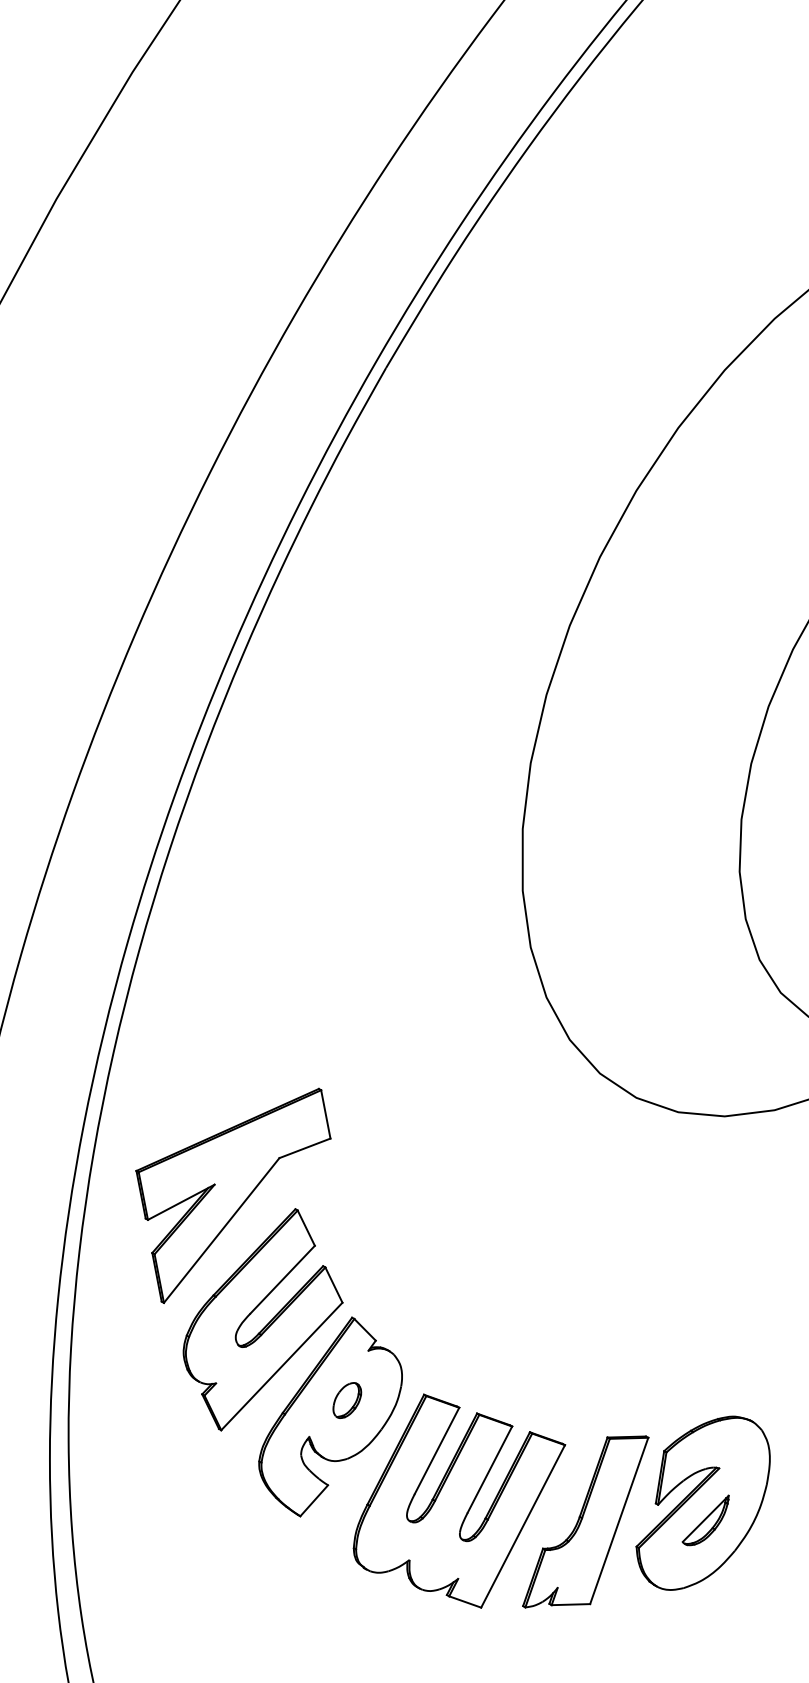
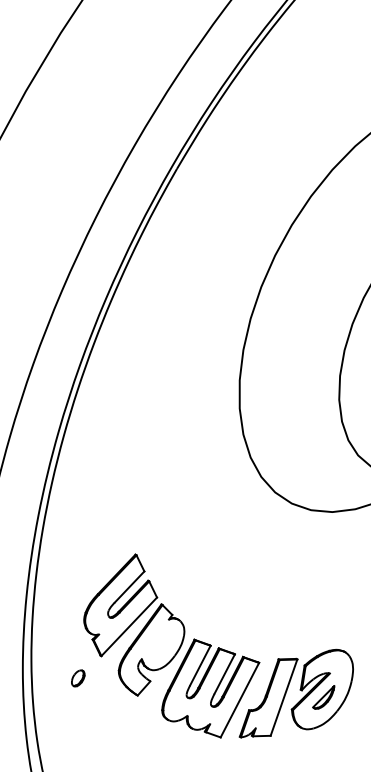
part: (232, 1195) -> (106, 548), removed
part: (347, 1400) -> (78, 678), moved

